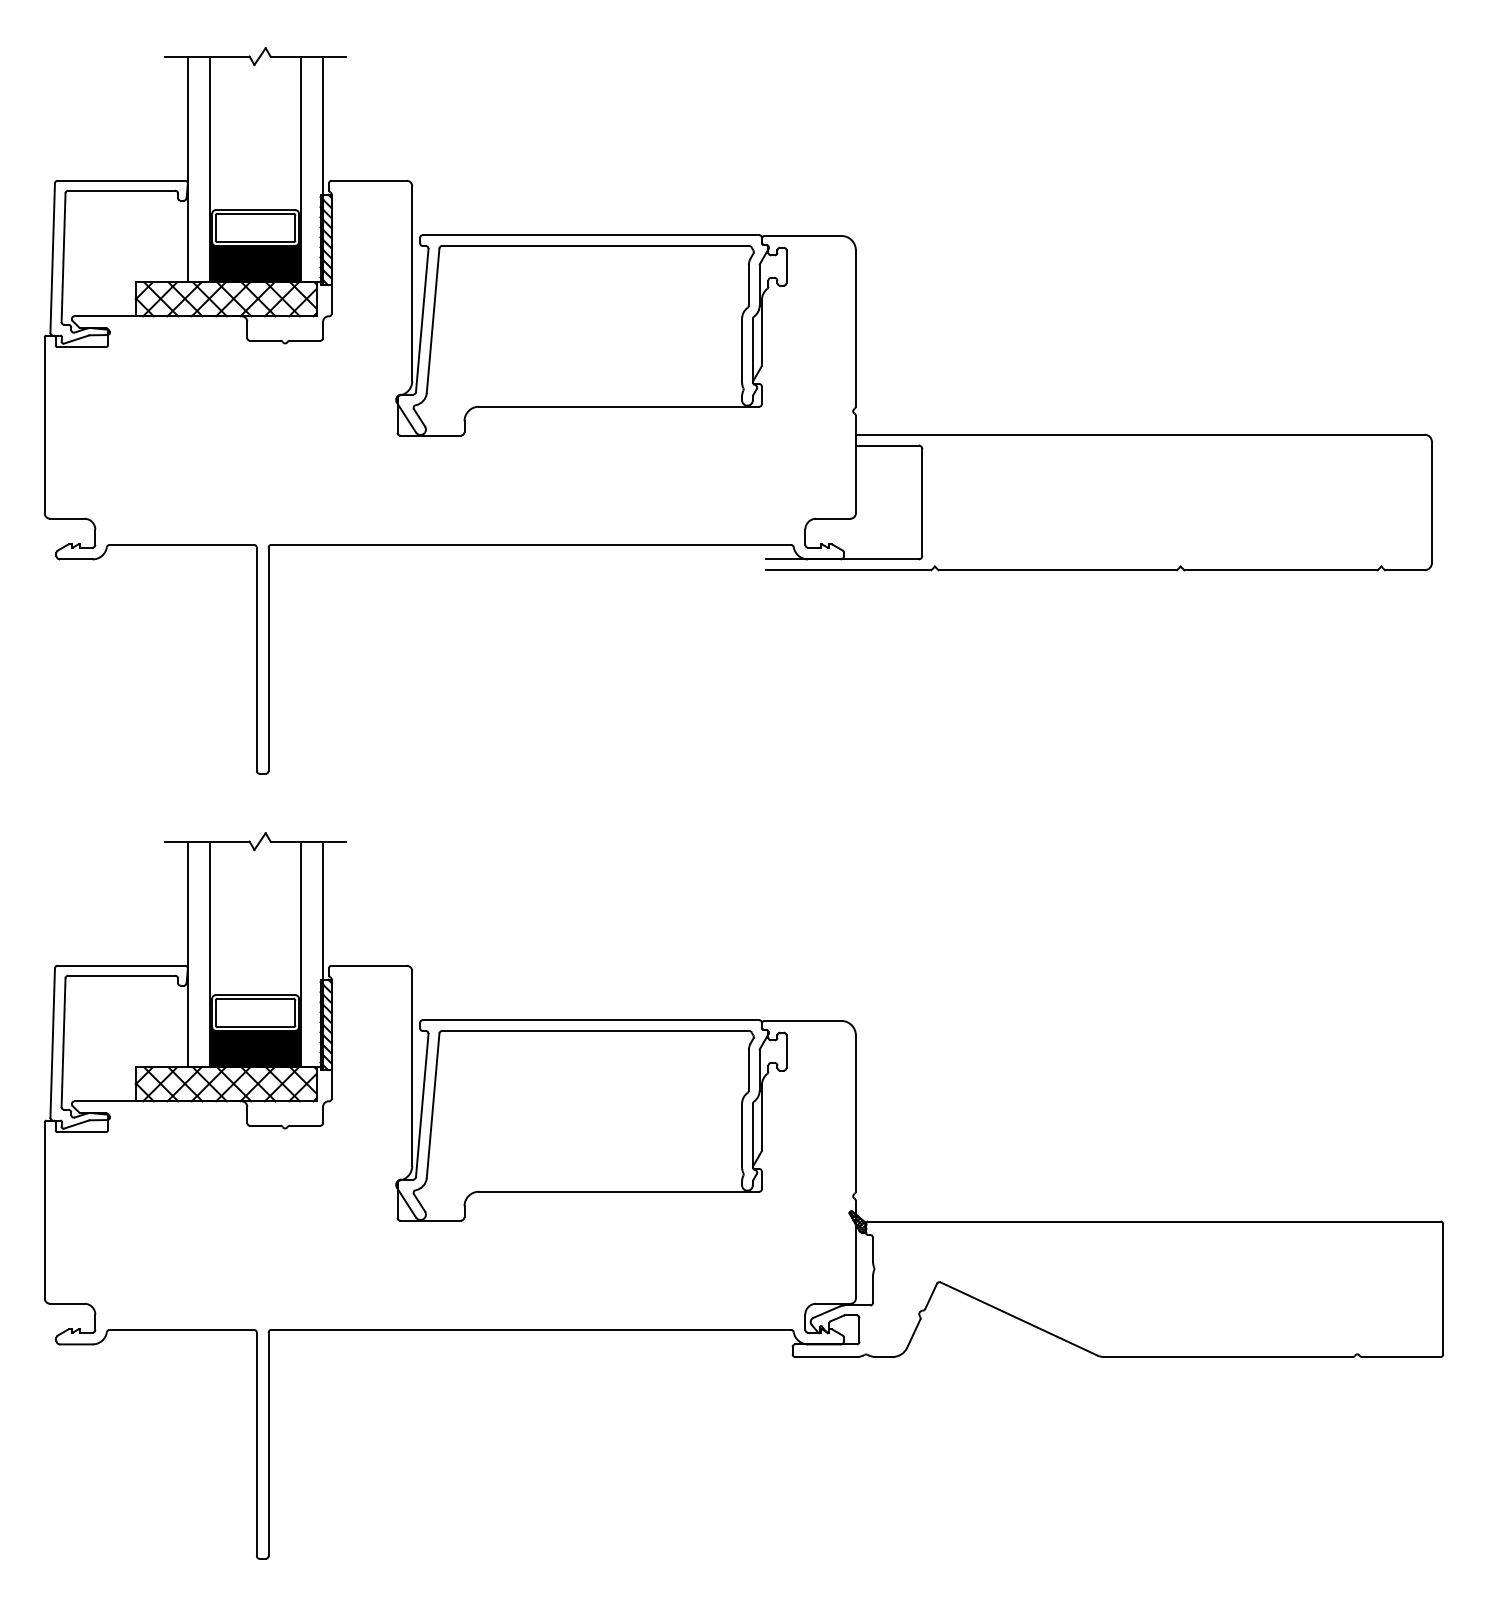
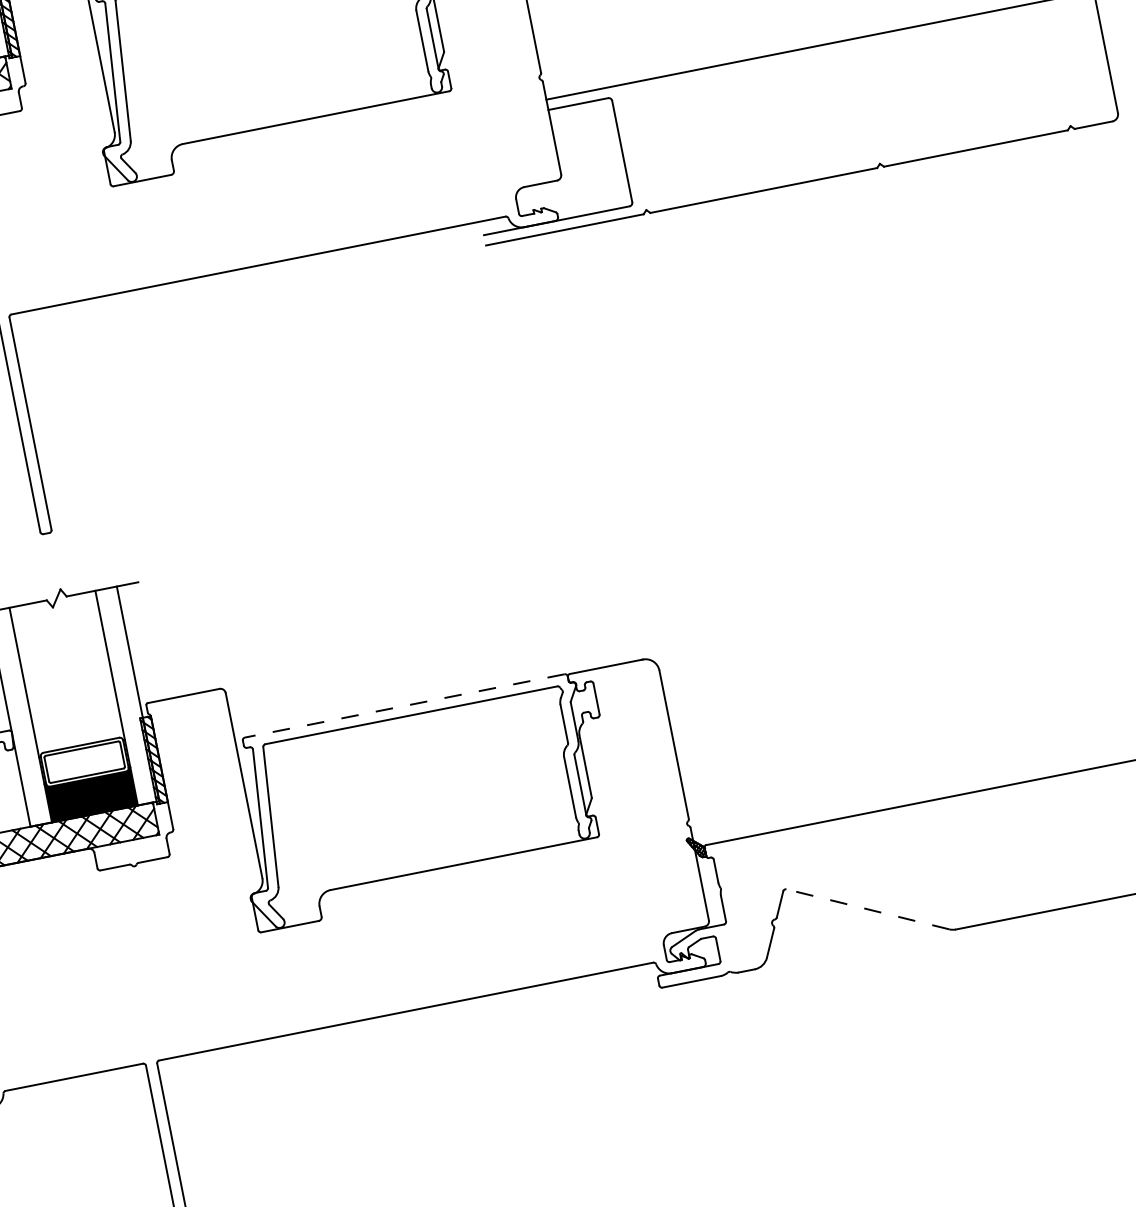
line: (590, 1020) -> (404, 706), solid -> dashed
line: (1018, 1318) -> (867, 908), solid -> dashed

